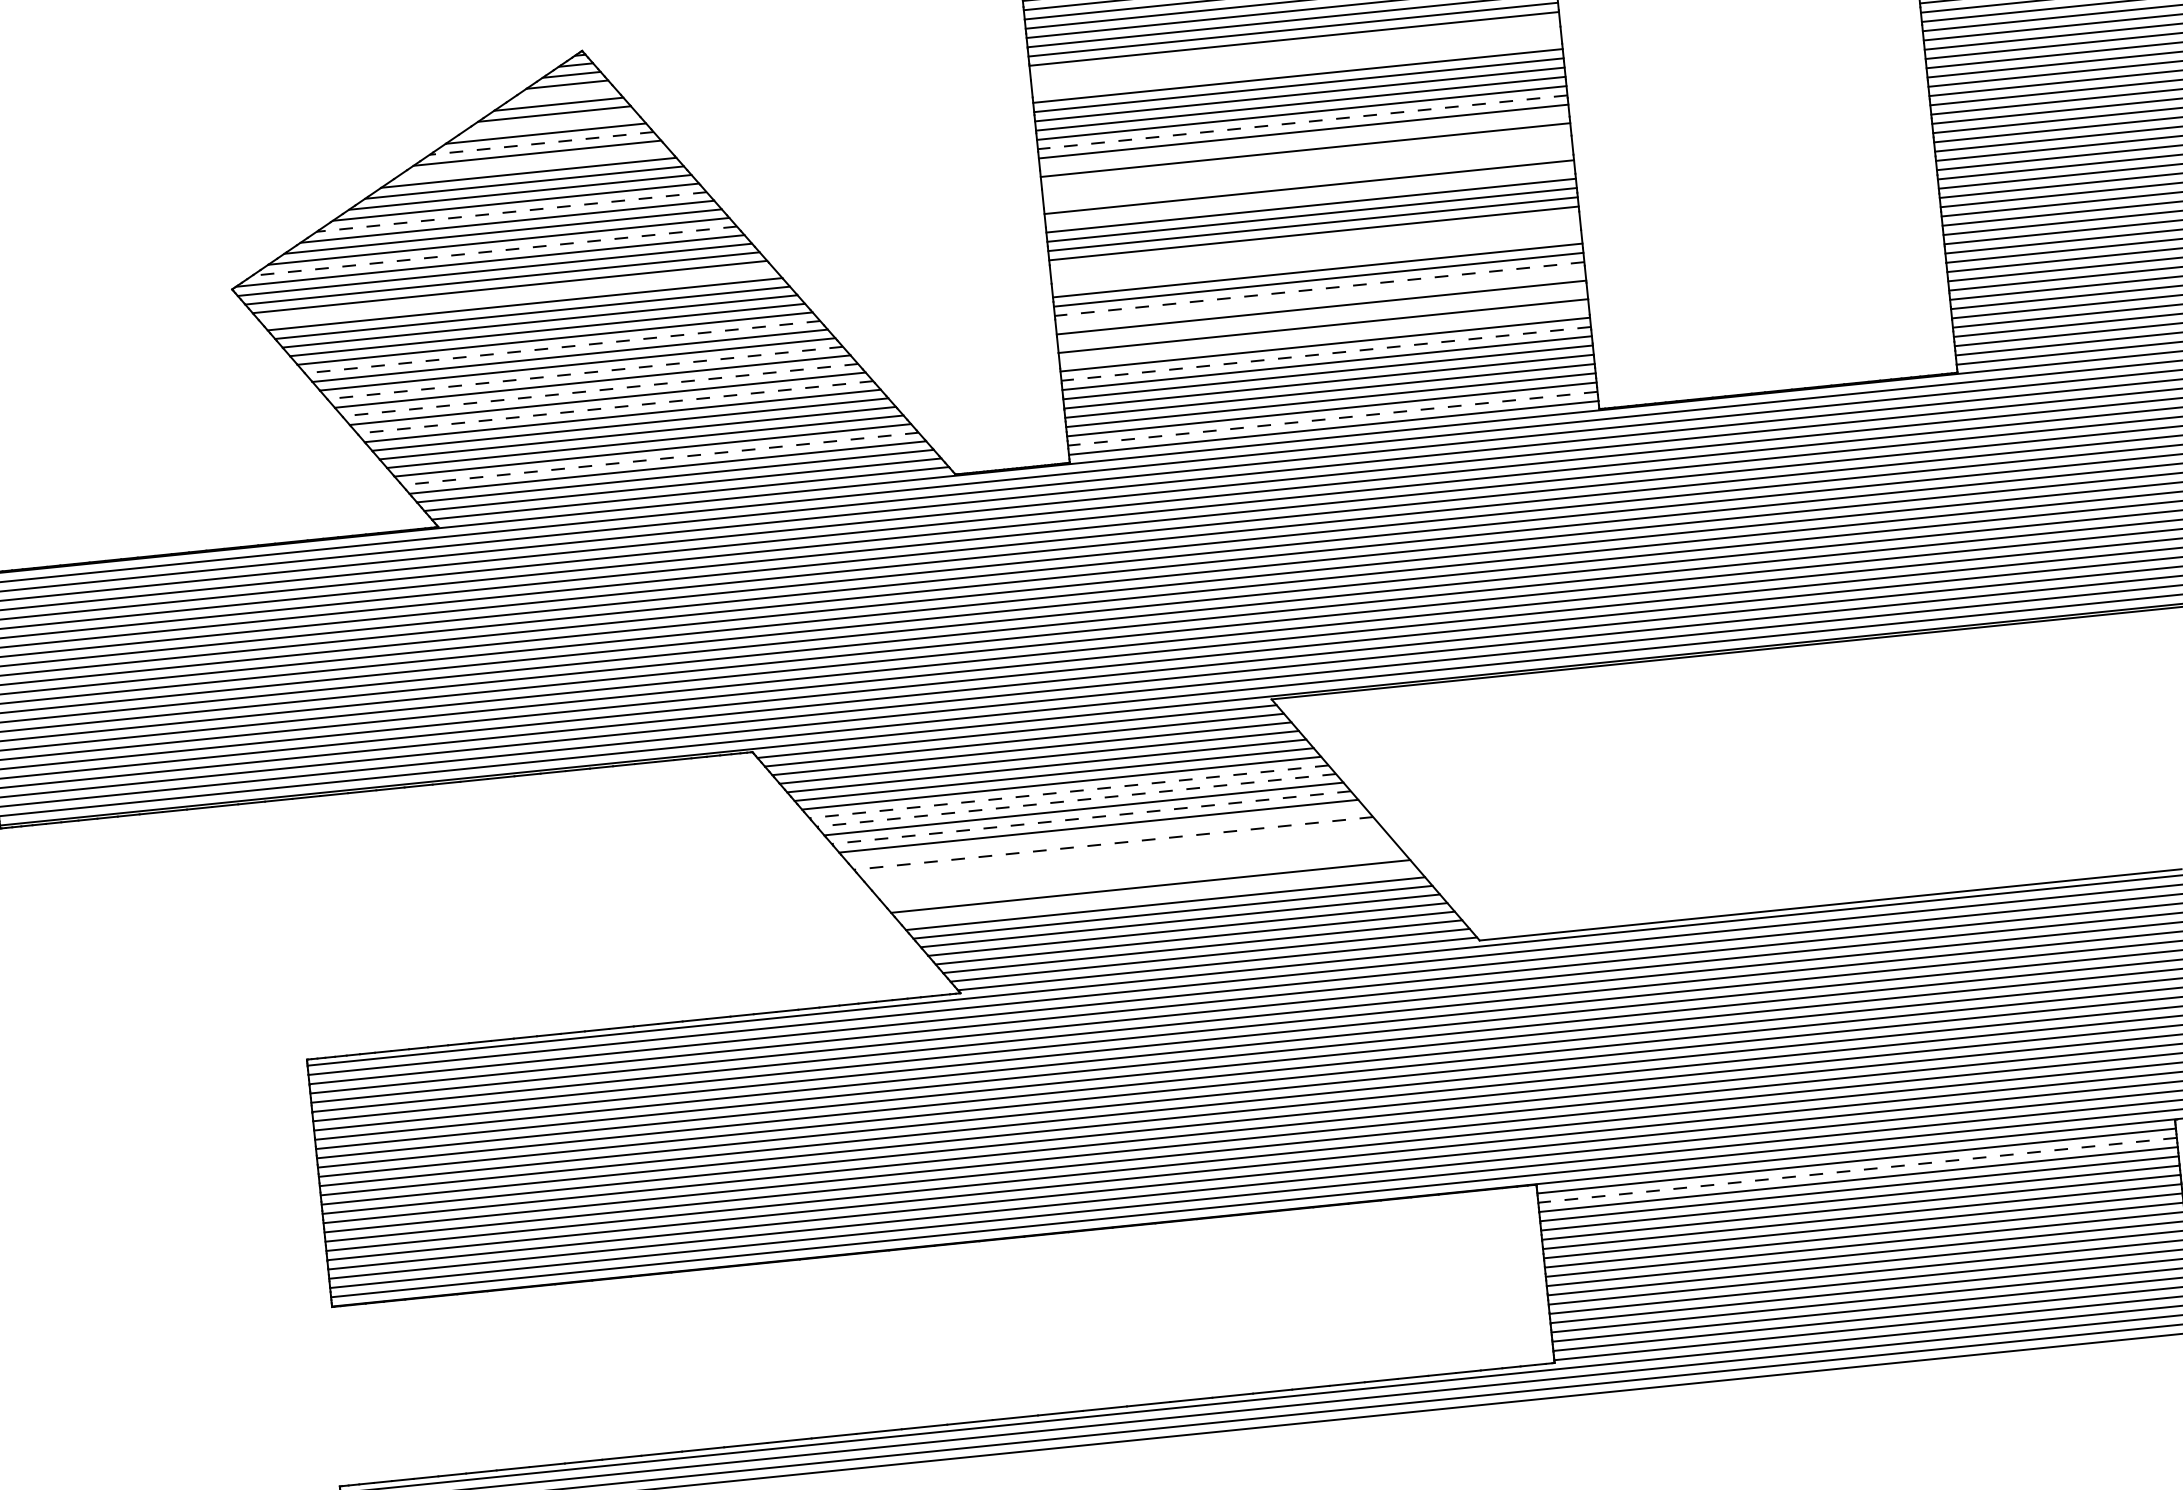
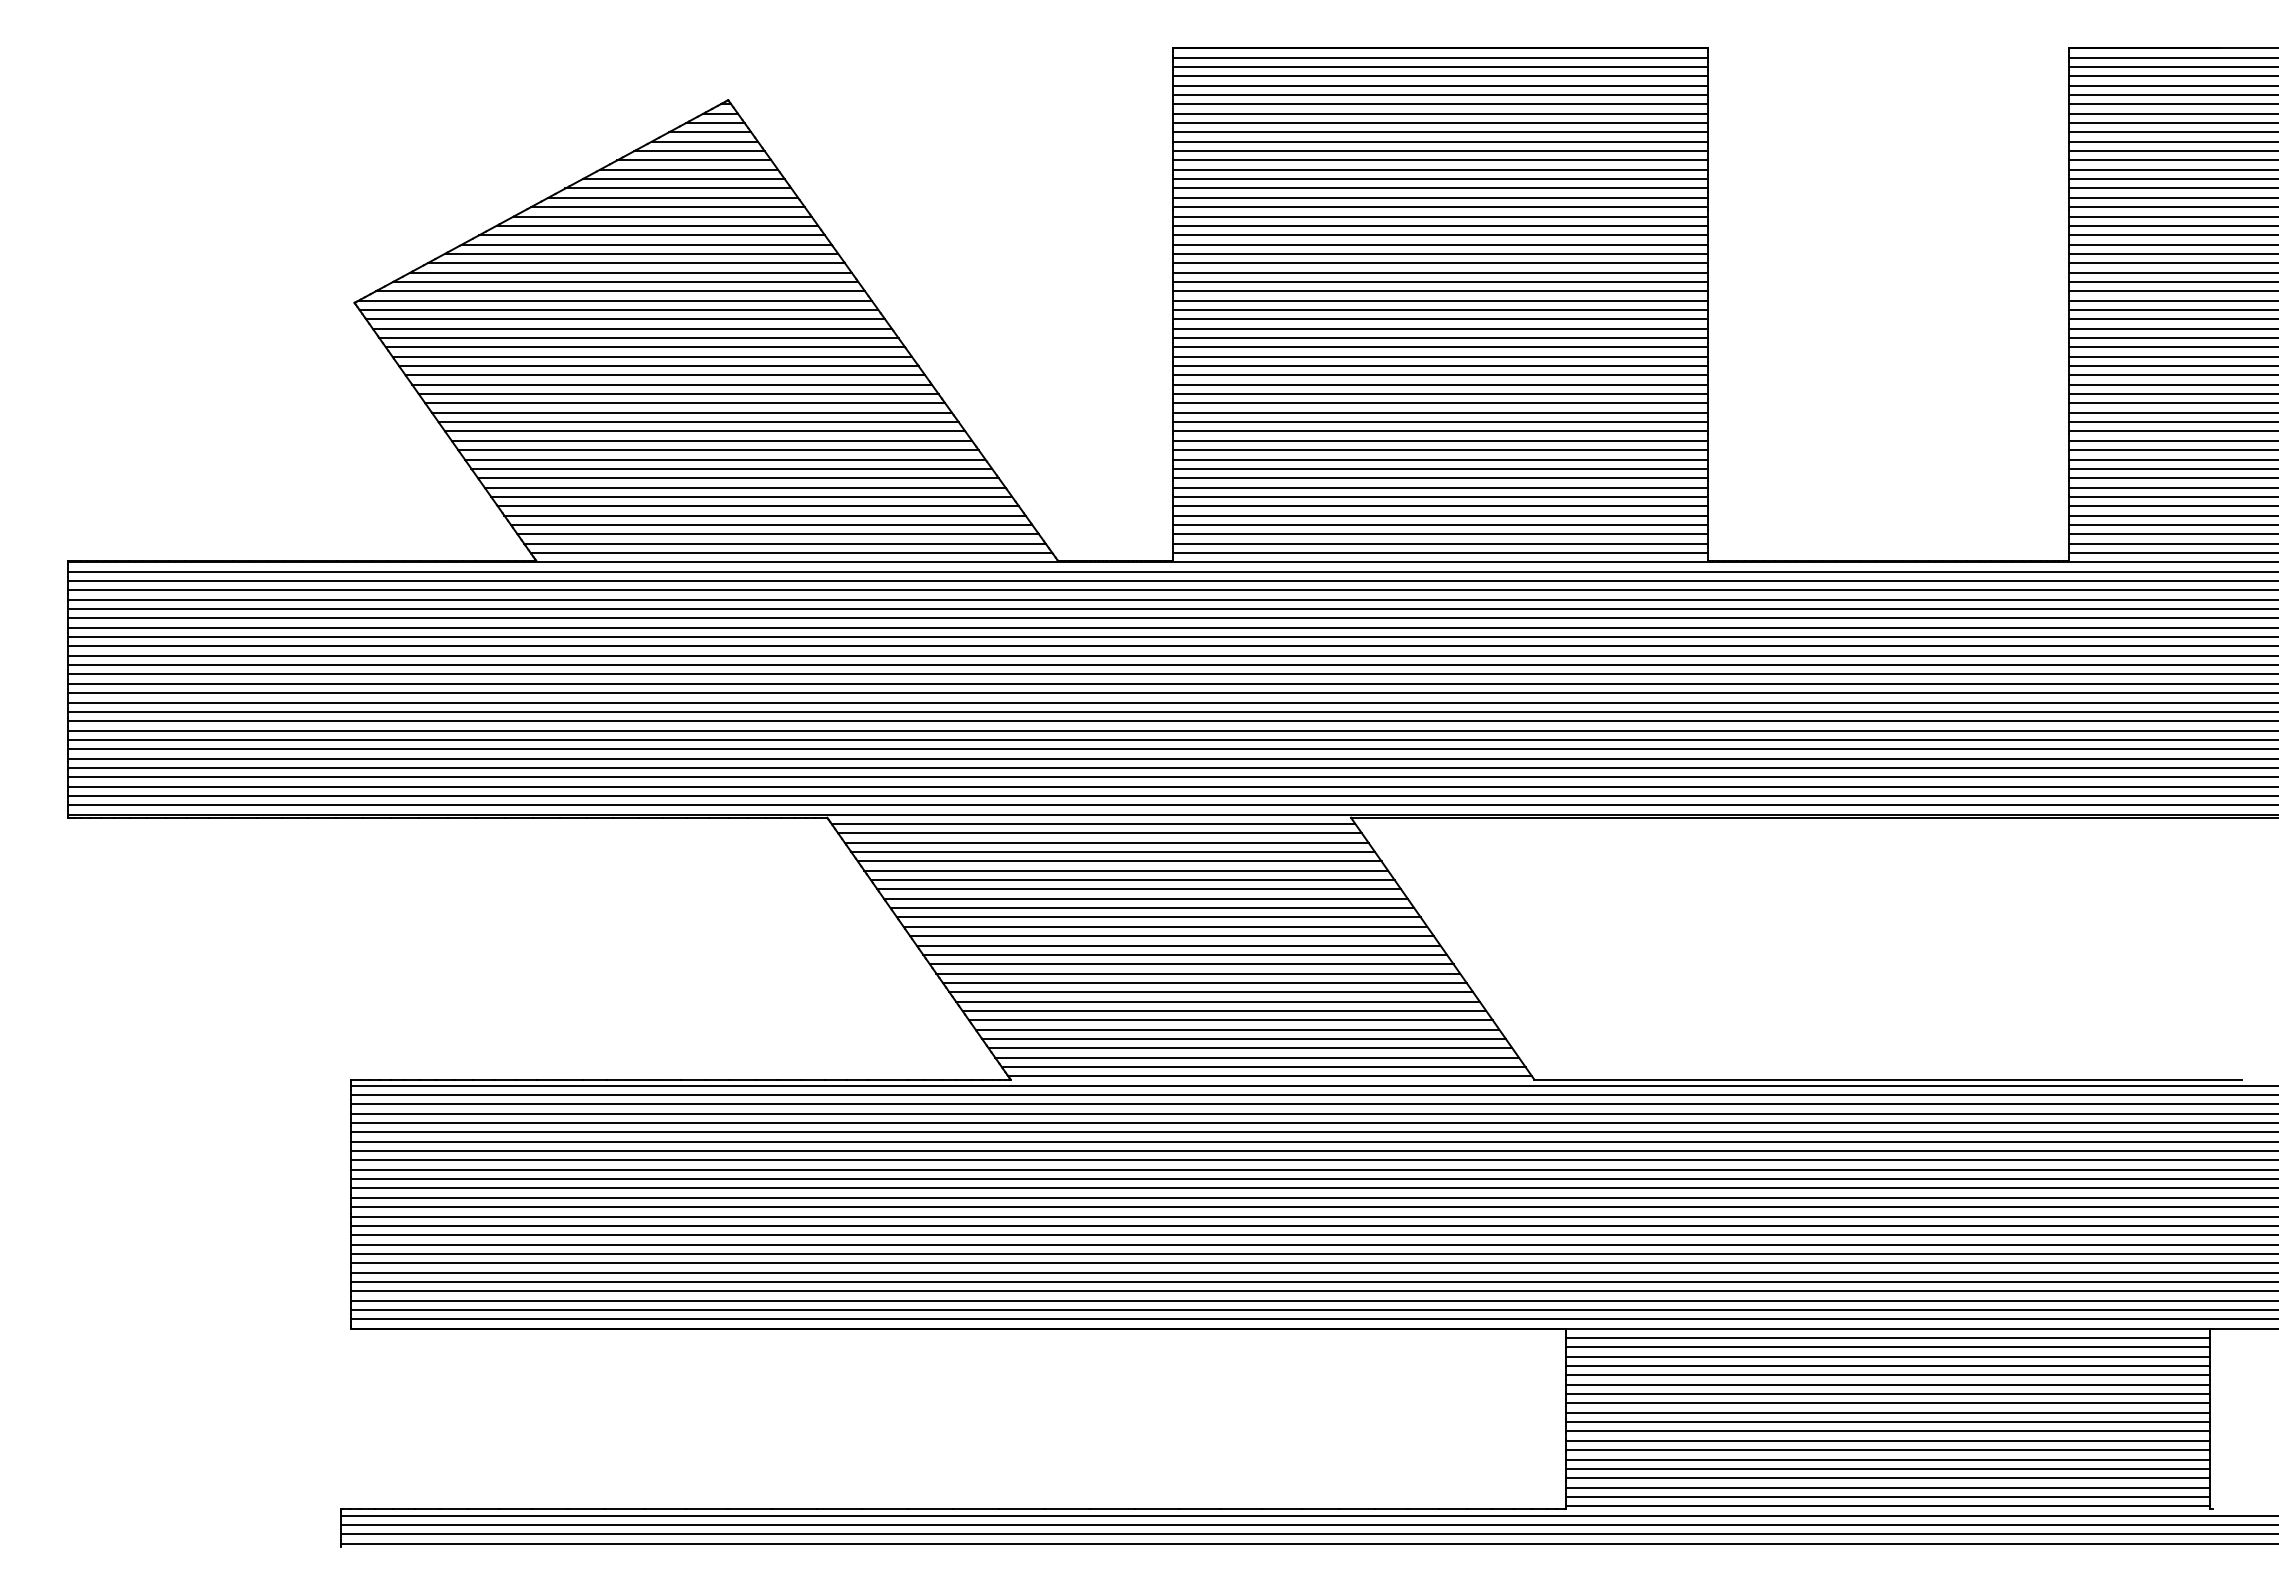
line: (1295, 47) -> (1440, 169), added
line: (1296, 57) -> (1440, 179), added
line: (1296, 66) -> (1440, 188), added
line: (562, 94) -> (704, 141), added
line: (1302, 122) -> (1440, 244), dashed -> solid
line: (549, 123) -> (688, 169), added
line: (1304, 141) -> (1440, 263), added
line: (540, 143) -> (677, 188), dashed -> solid
line: (1306, 158) -> (1440, 281), added
line: (532, 163) -> (667, 207), added
line: (1307, 168) -> (1440, 291), added
line: (1308, 177) -> (1440, 300), added
line: (1310, 196) -> (1440, 319), added
line: (511, 211) -> (641, 253), dashed -> solid
line: (1314, 243) -> (1440, 366), added
line: (494, 251) -> (620, 291), dashed -> solid
line: (1315, 252) -> (1440, 375), added
line: (1316, 260) -> (1440, 384), added
line: (1319, 288) -> (1440, 412), dashed -> solid
line: (517, 296) -> (638, 338), added
line: (1320, 298) -> (1440, 422), added
line: (1322, 316) -> (1440, 440), added
line: (1324, 335) -> (1440, 459), added
line: (562, 347) -> (678, 394), dashed -> solid
line: (1326, 354) -> (1440, 478), dashed -> solid
line: (585, 373) -> (698, 422), dashed -> solid
line: (599, 389) -> (711, 440), dashed -> solid
line: (614, 407) -> (724, 459), dashed -> solid
line: (1332, 418) -> (1440, 543), dashed -> solid
line: (660, 458) -> (765, 515), dashed -> solid
line: (1069, 791) -> (1139, 889), dashed -> solid
line: (1076, 800) -> (1145, 898), dashed -> solid
line: (1090, 817) -> (1158, 917), dashed -> solid
line: (1105, 835) -> (1171, 936), added
line: (1113, 843) -> (1178, 945), dashed -> solid
line: (1121, 851) -> (1185, 954), added
line: (1128, 860) -> (1191, 964), added
line: (1136, 869) -> (1198, 973), added
line: (1143, 877) -> (1204, 982), added
line: (1157, 895) -> (1217, 1001), added
line: (1856, 1170) -> (1887, 1347), dashed -> solid

